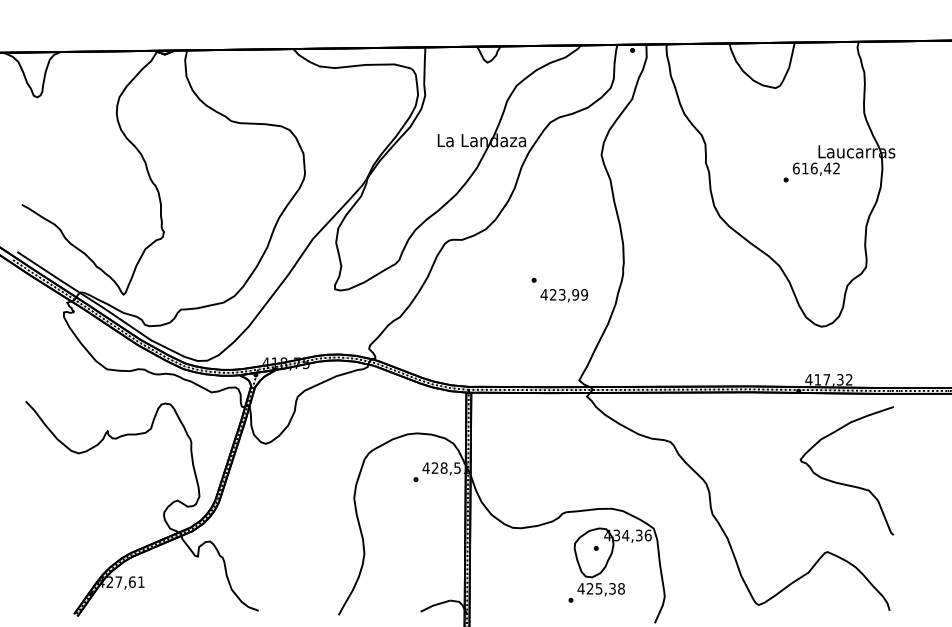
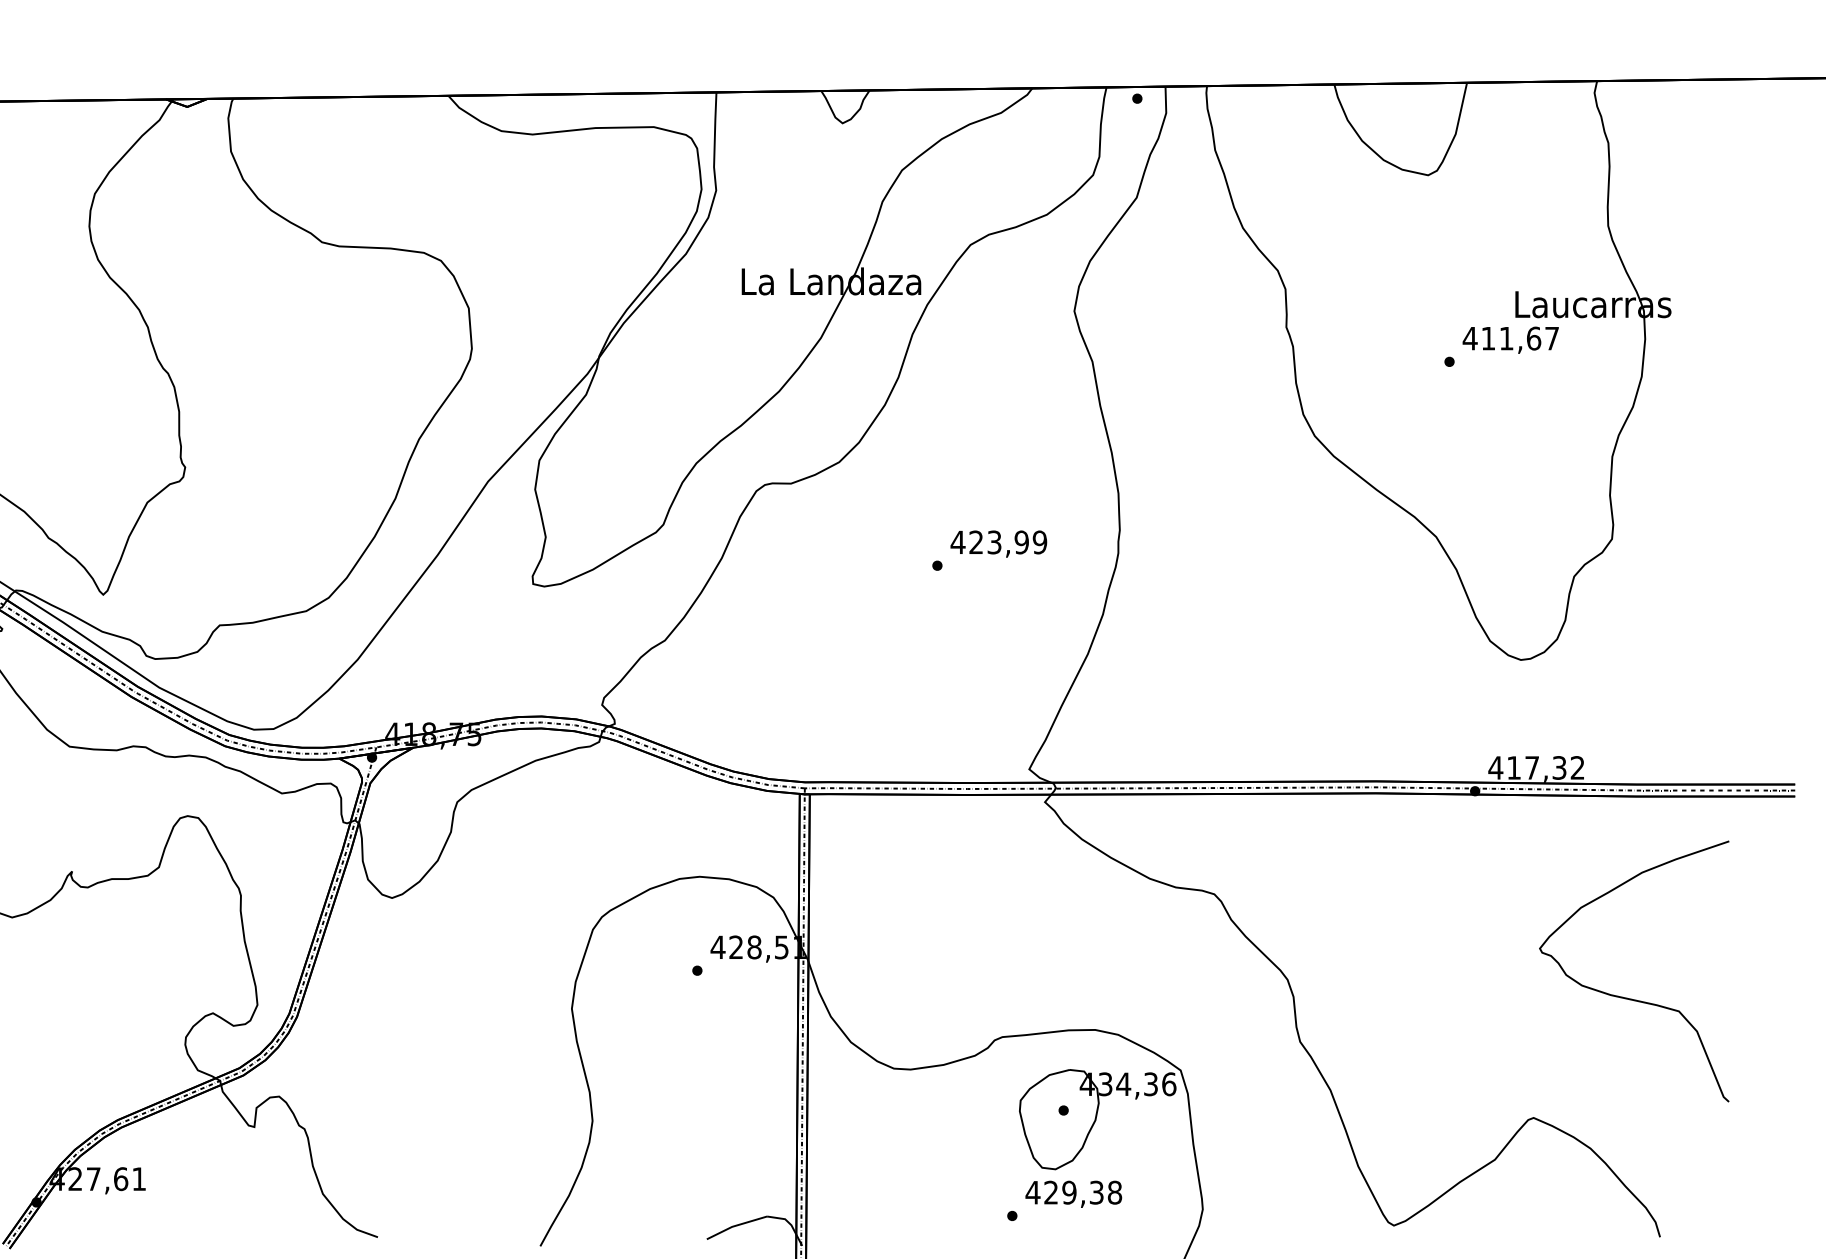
text: (815, 168) -> (1509, 338), 616,42 -> 411,67
text: (564, 295) -> (999, 543), moved
curve: (845, 483) -> (1631, 996), moved
text: (598, 588) -> (1068, 1191), 425,38 -> 429,38

